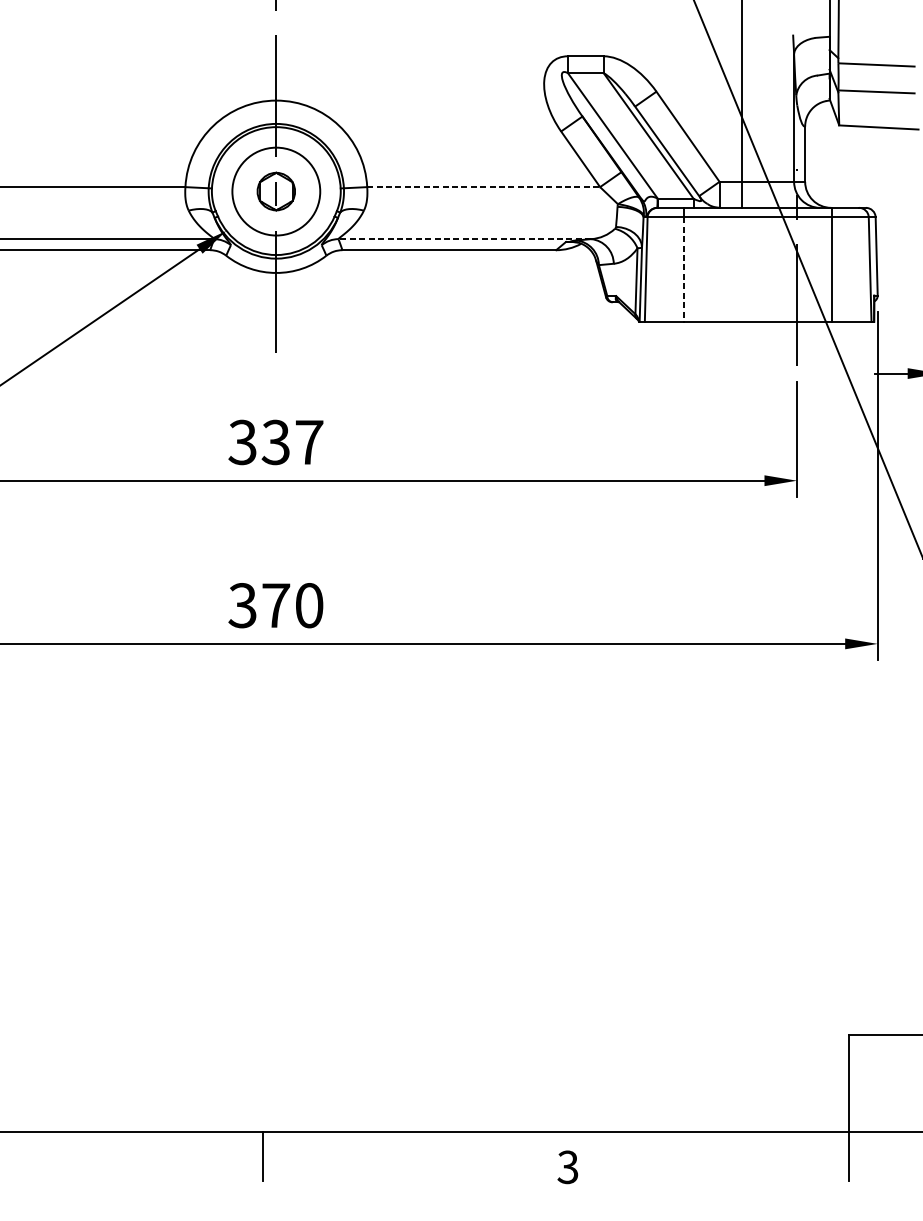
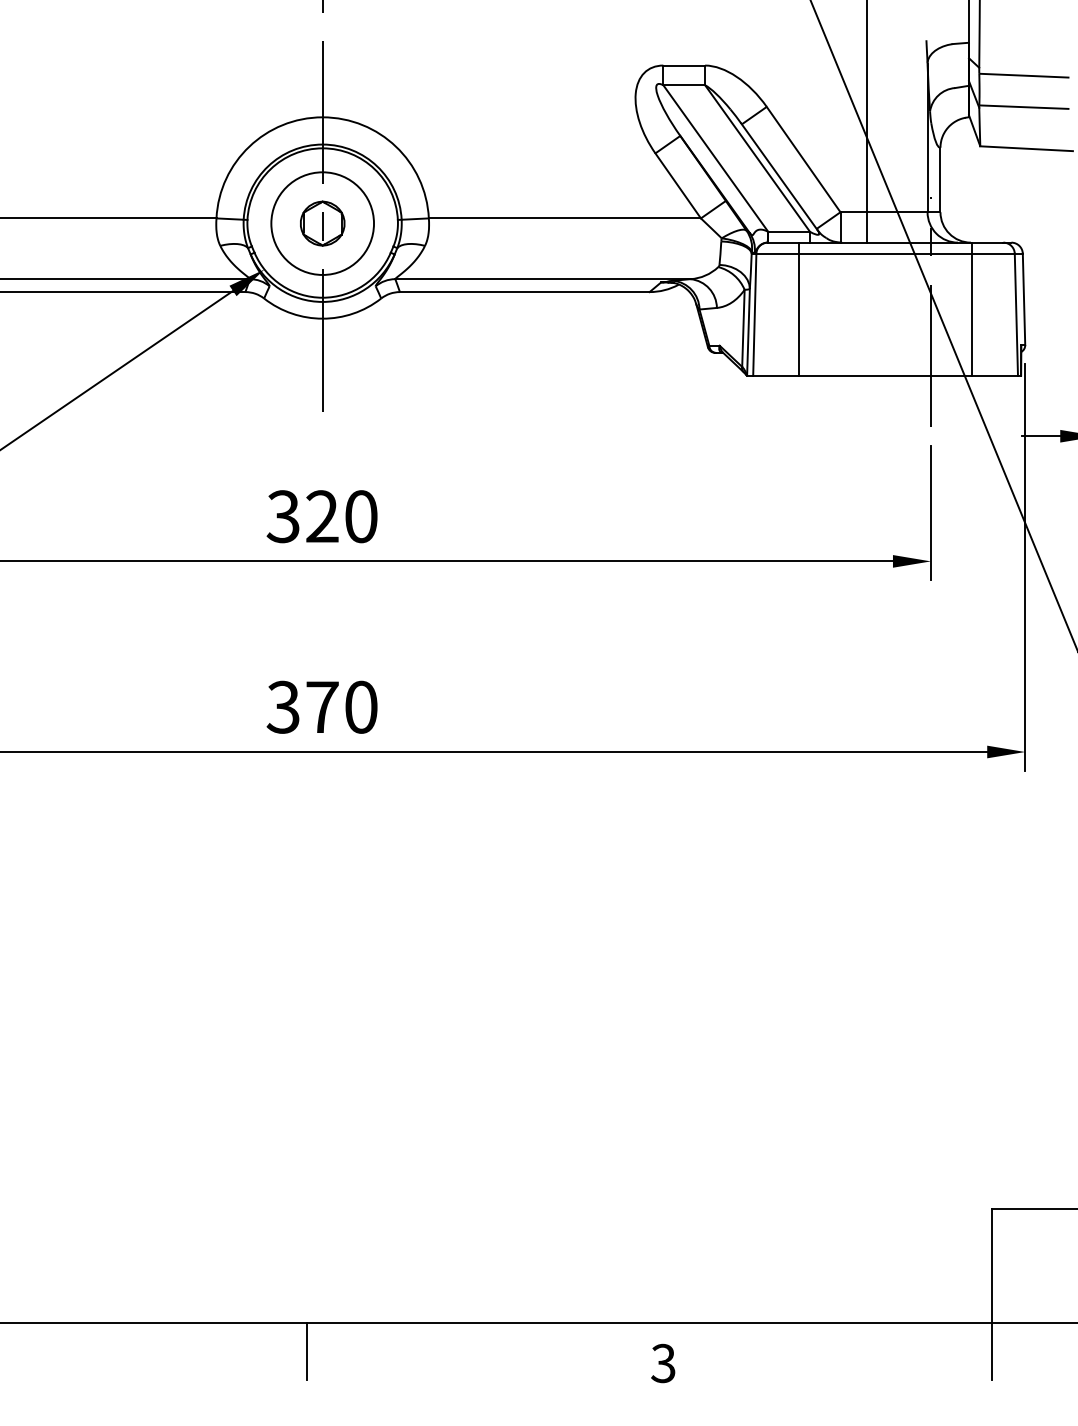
line: (484, 187) -> (565, 218), dashed -> solid
line: (464, 239) -> (542, 279), dashed -> solid
line: (683, 269) -> (798, 314), dashed -> solid
text: (292, 442) -> (341, 516), 337 -> 320

